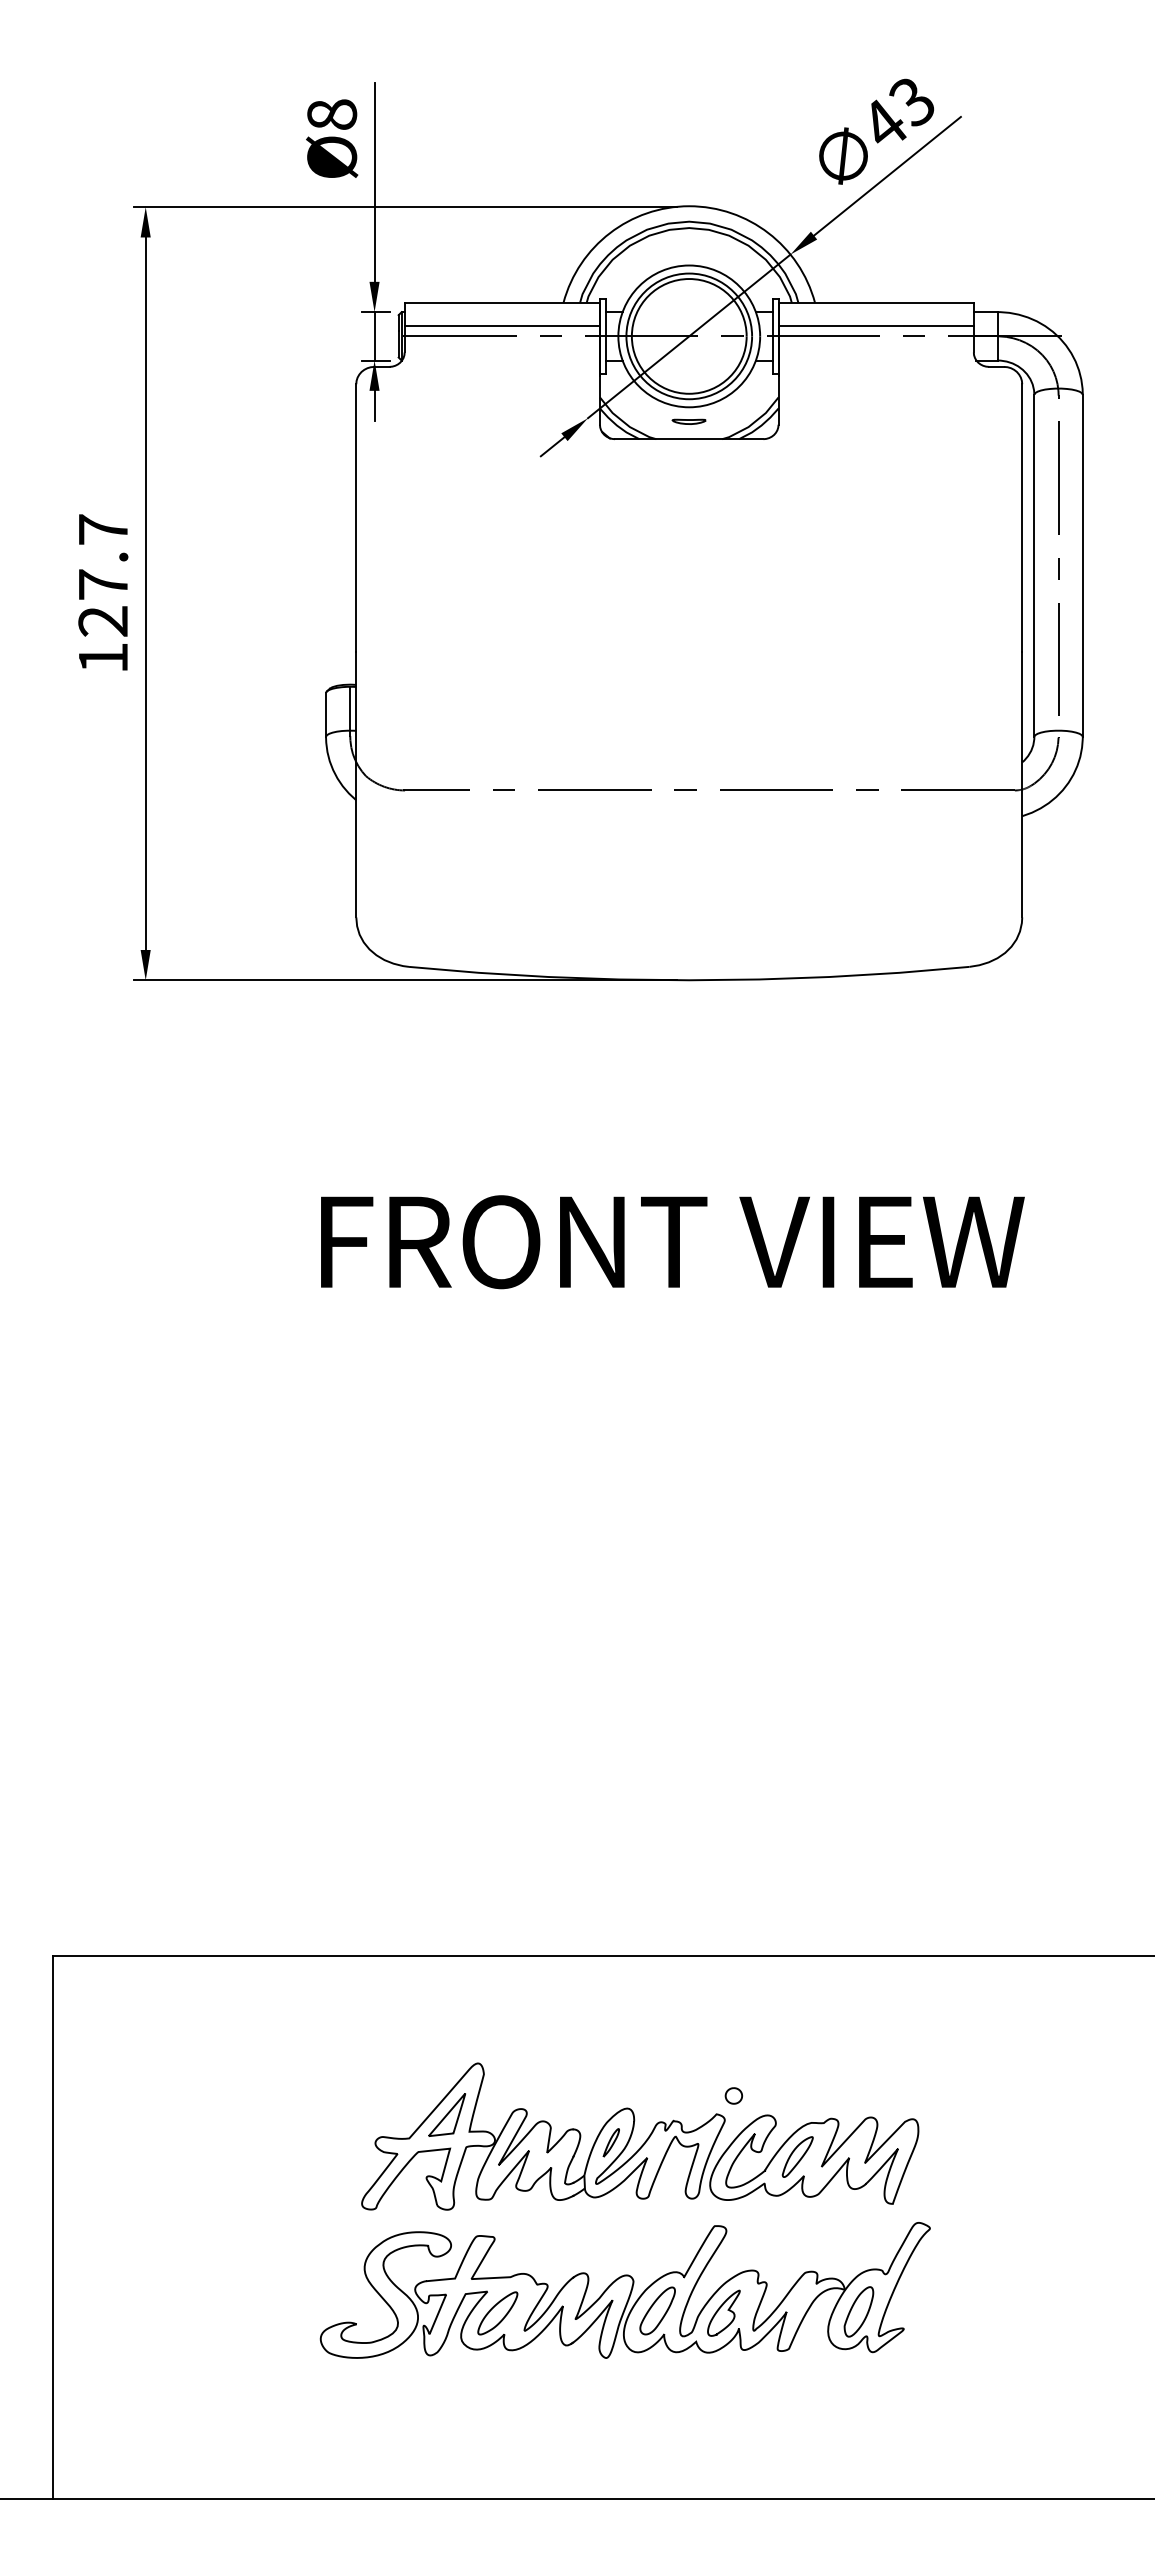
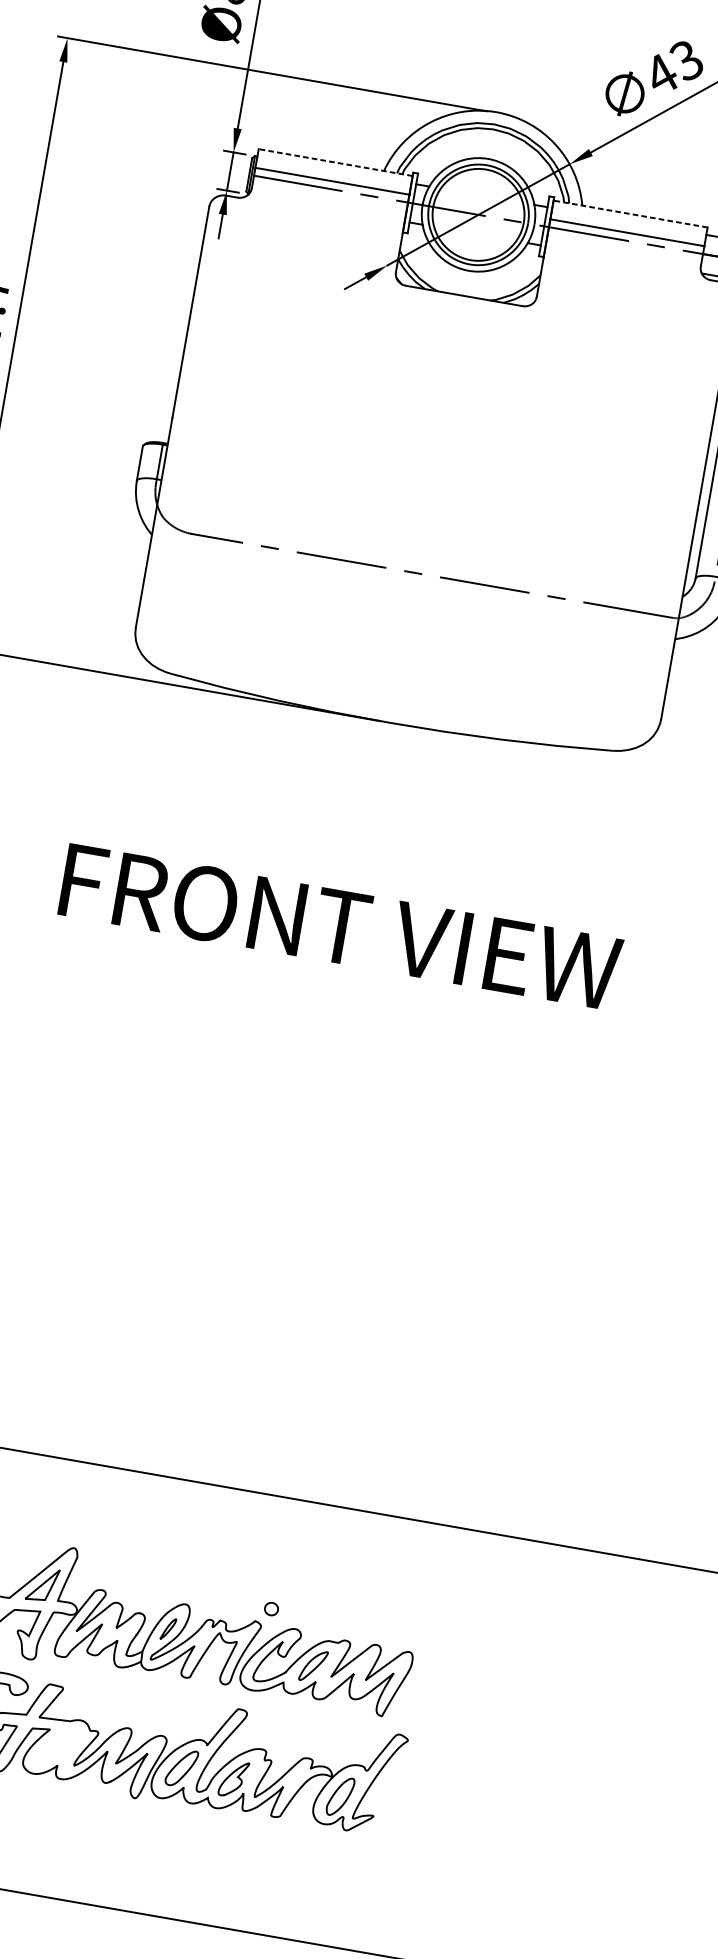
line: (502, 302) -> (335, 162), solid -> dashed
line: (876, 302) -> (630, 213), solid -> dashed
part: (688, 421) -> (466, 281), removed
part: (497, 2313) -> (55, 1748), removed

